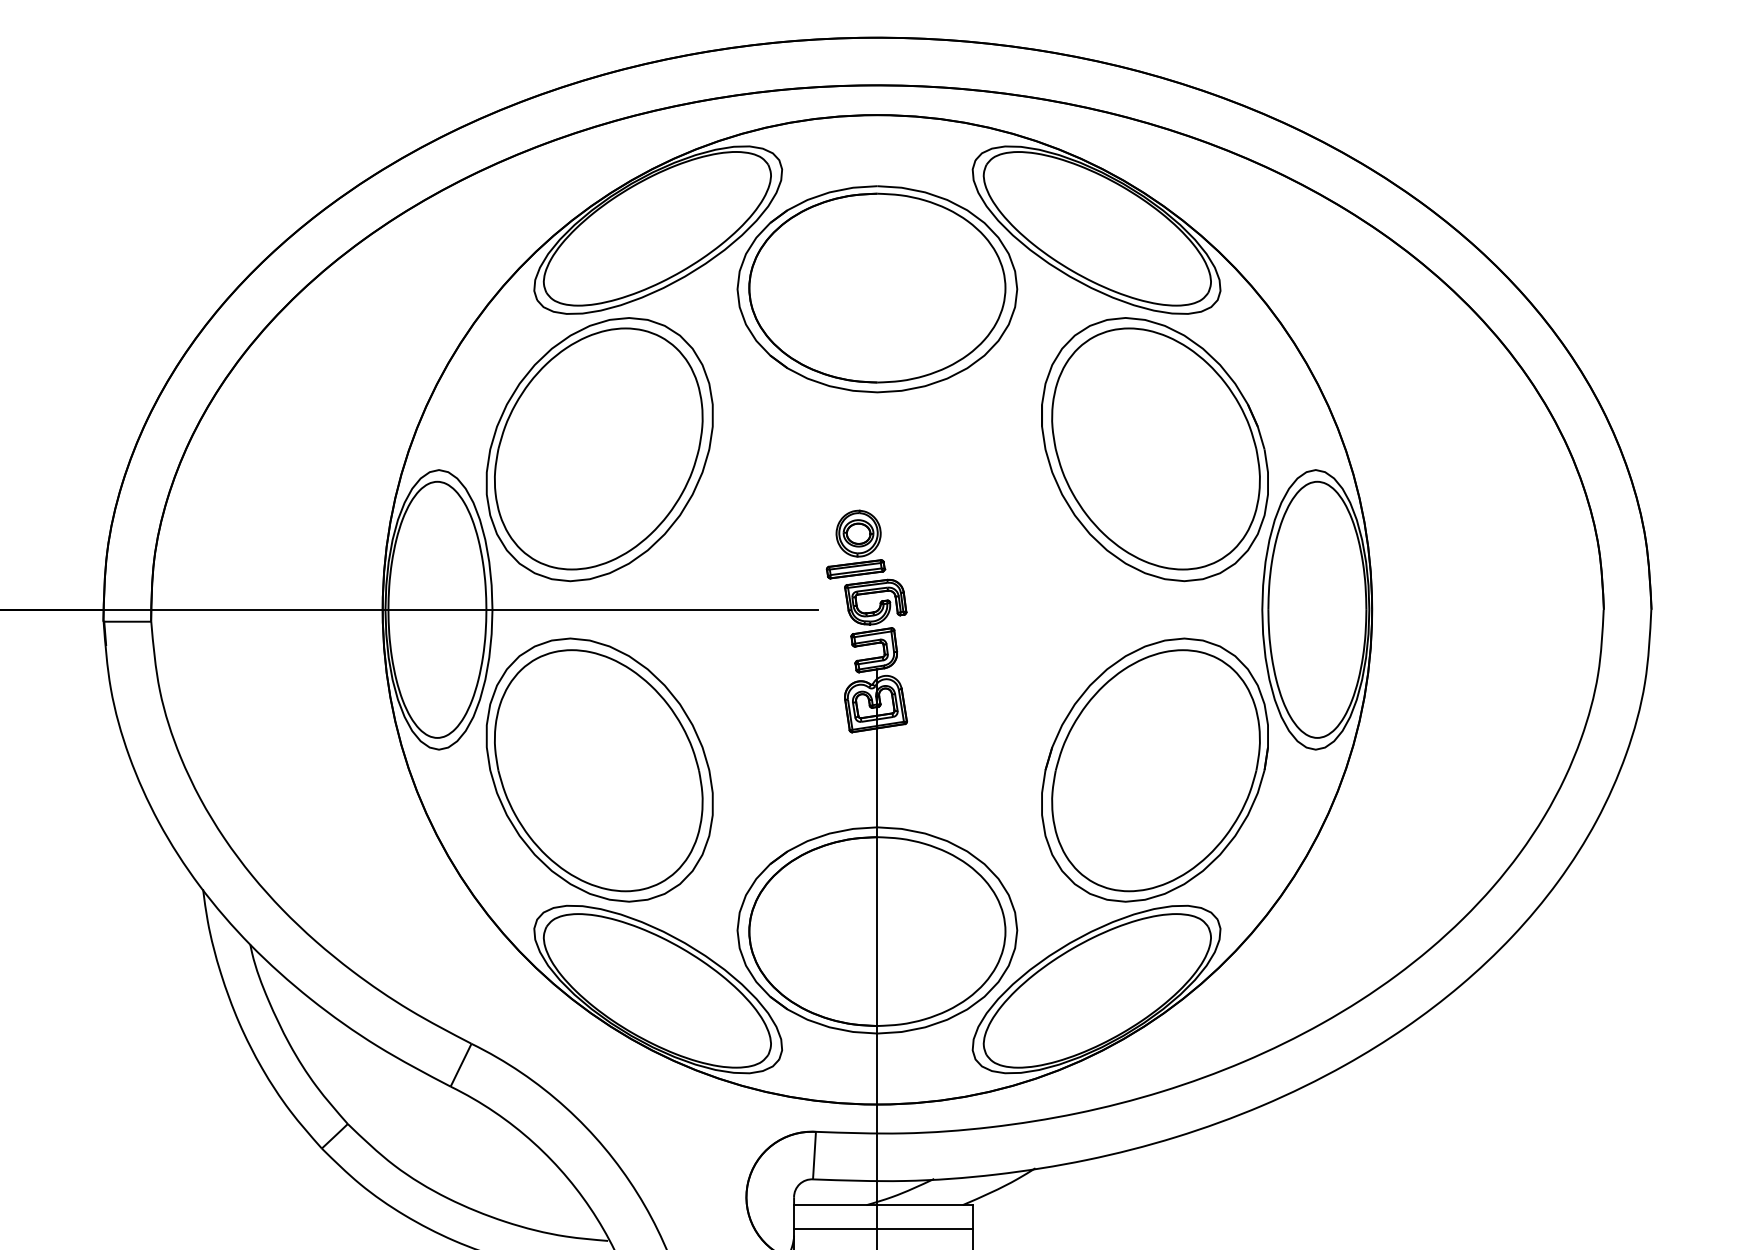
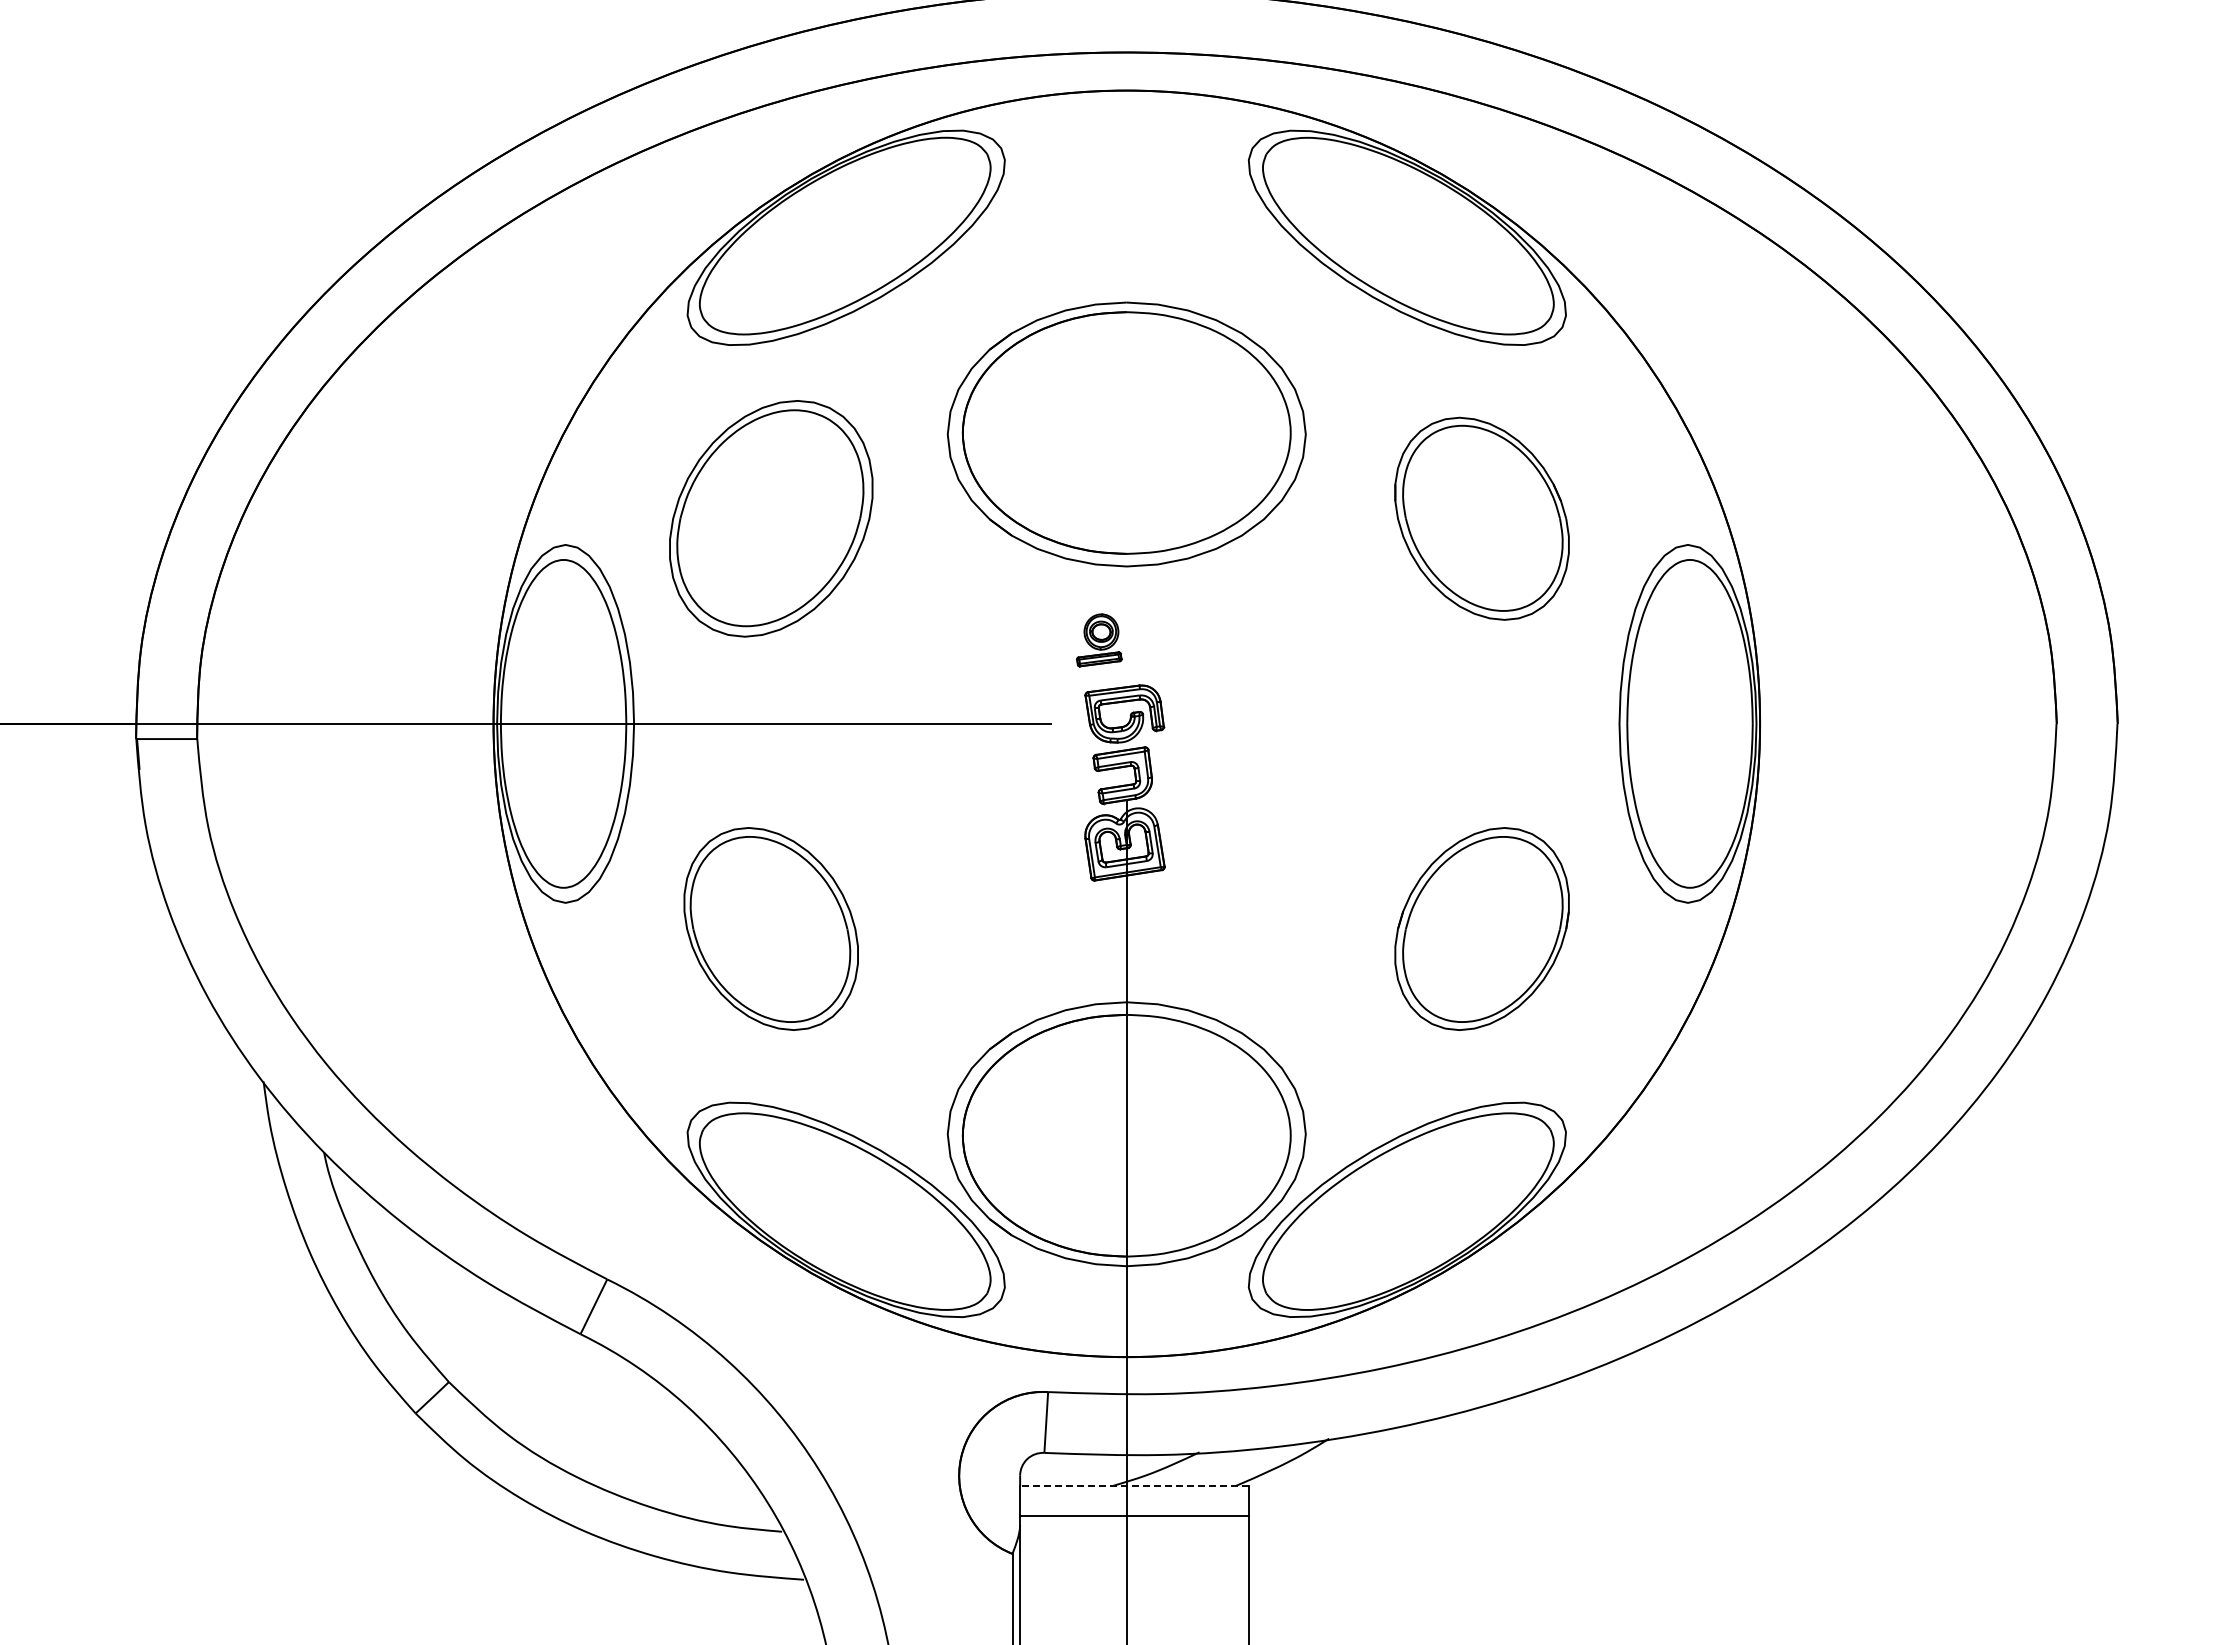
part: (877, 289) -> (1126, 434), moved
part: (599, 449) -> (770, 518), size x0.7
part: (1154, 449) -> (1481, 518), size x0.6
part: (856, 544) -> (1099, 640), size x0.6
part: (599, 769) -> (770, 928), size x0.6
part: (1154, 769) -> (1481, 928), size x0.6
line: (882, 1204) -> (1133, 1485), solid -> dashed

